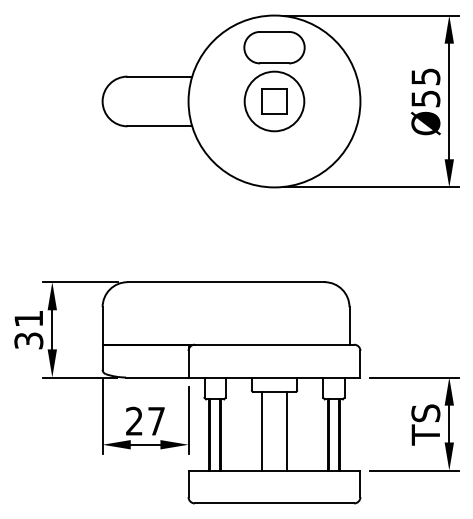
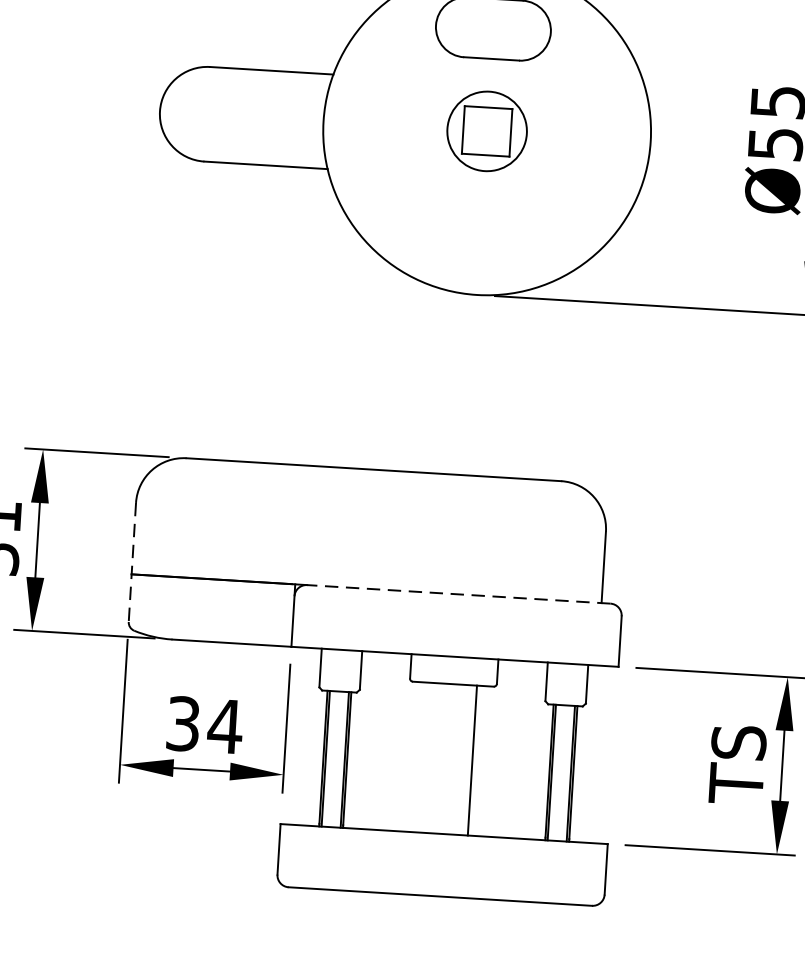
circle: (274, 101) -> (487, 131), size x0.7
line: (102, 338) -> (132, 562), solid -> dashed
line: (274, 344) -> (458, 593), solid -> dashed
text: (145, 421) -> (204, 725), 27 -> 34
line: (261, 430) -> (424, 756), removed

